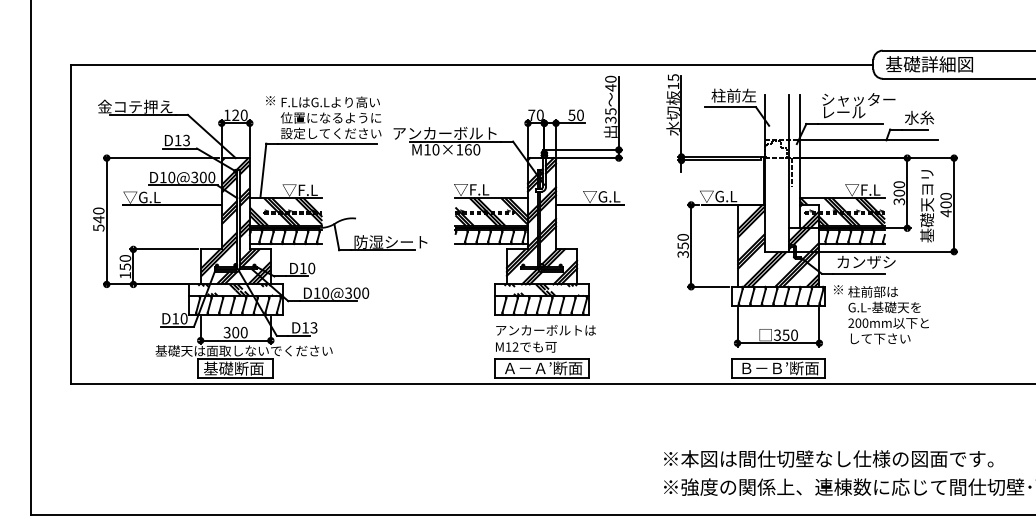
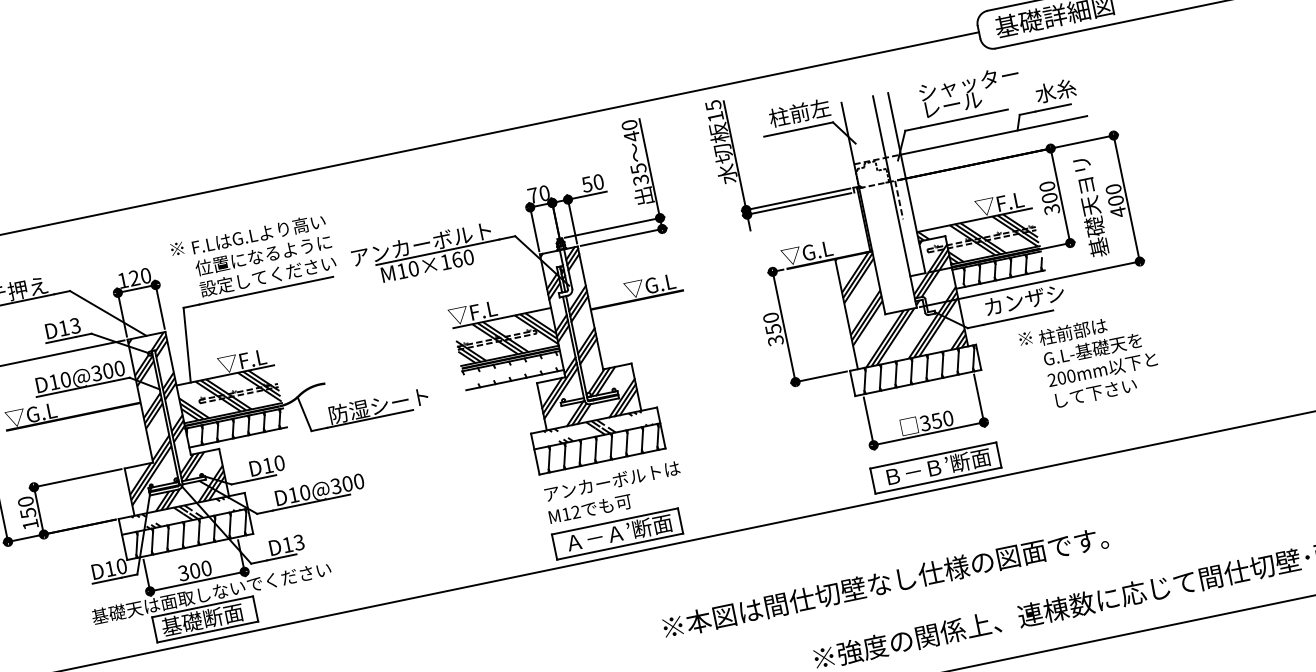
hatch: (490, 236) -> (511, 370), removed
text: (881, 314) -> (1090, 359), moved
text: (828, 458) -> (885, 582), moved

